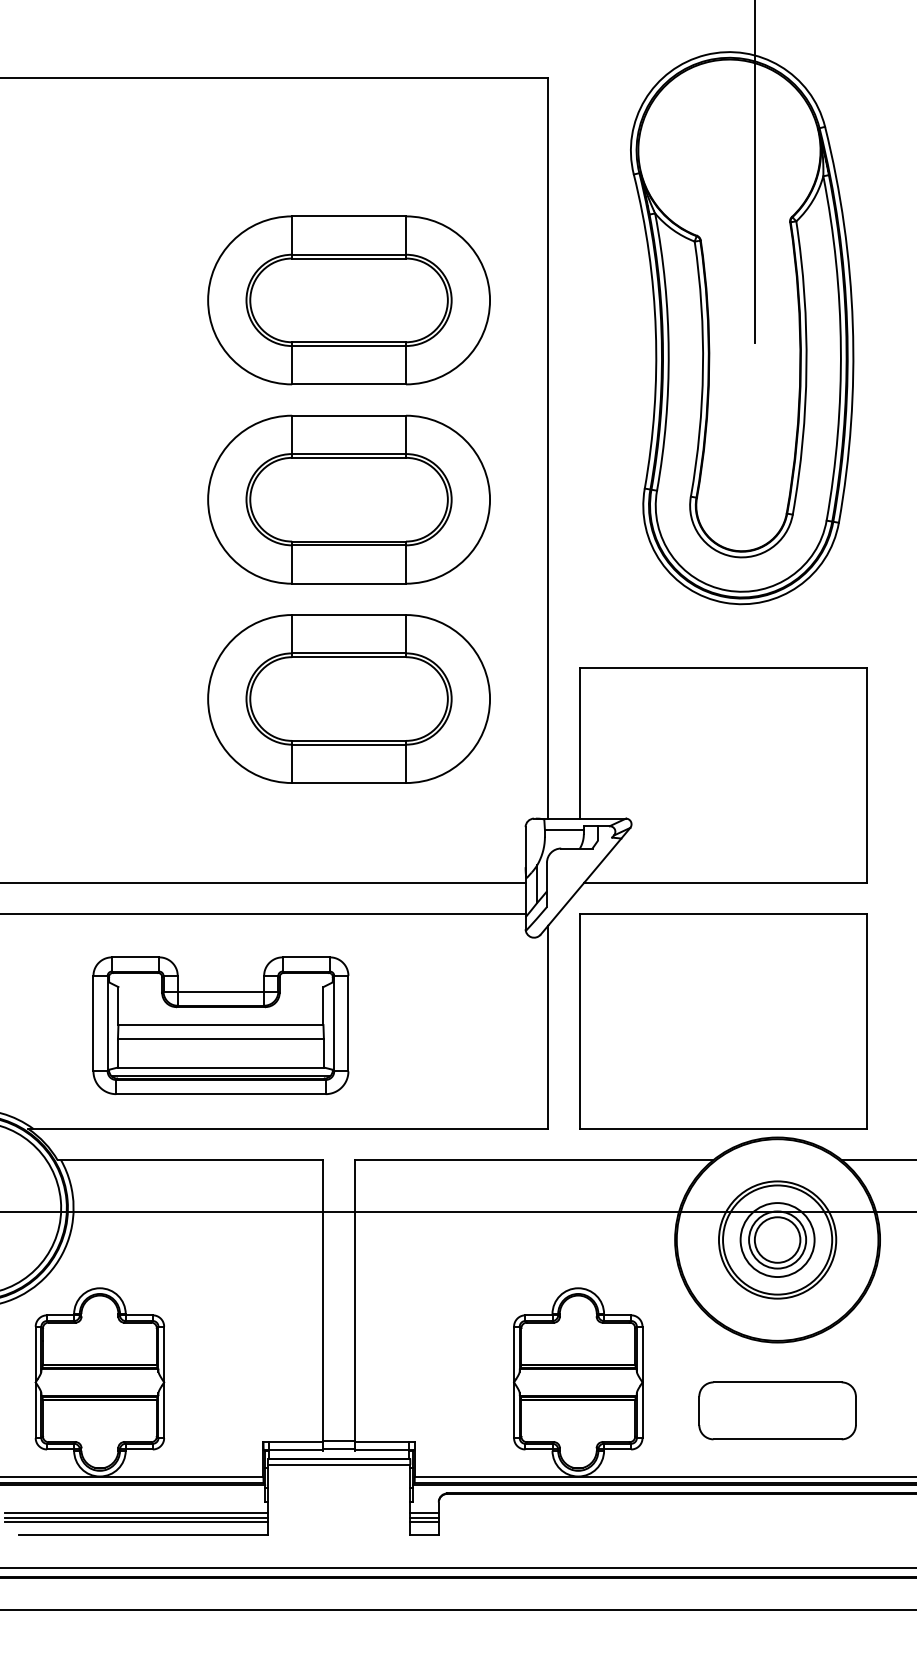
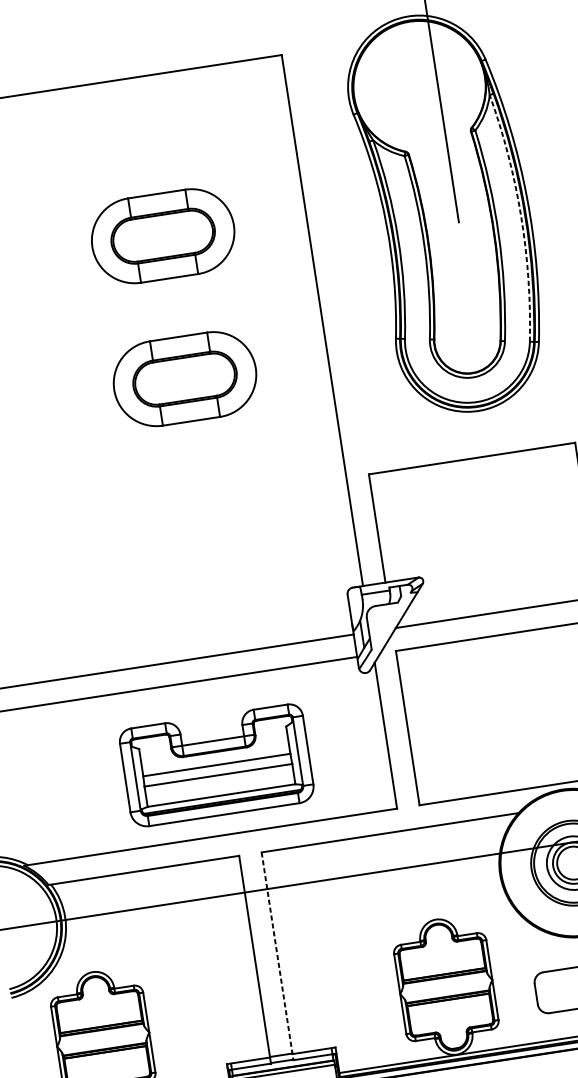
part: (348, 300) -> (162, 236), size x0.7
arc: (840, 348) -> (520, 216), solid -> dashed
part: (348, 499) -> (184, 379), size x0.7
part: (348, 698) -> (206, 521), removed
part: (220, 1025) -> (216, 765), moved
line: (354, 1306) -> (277, 957), solid -> dashed

